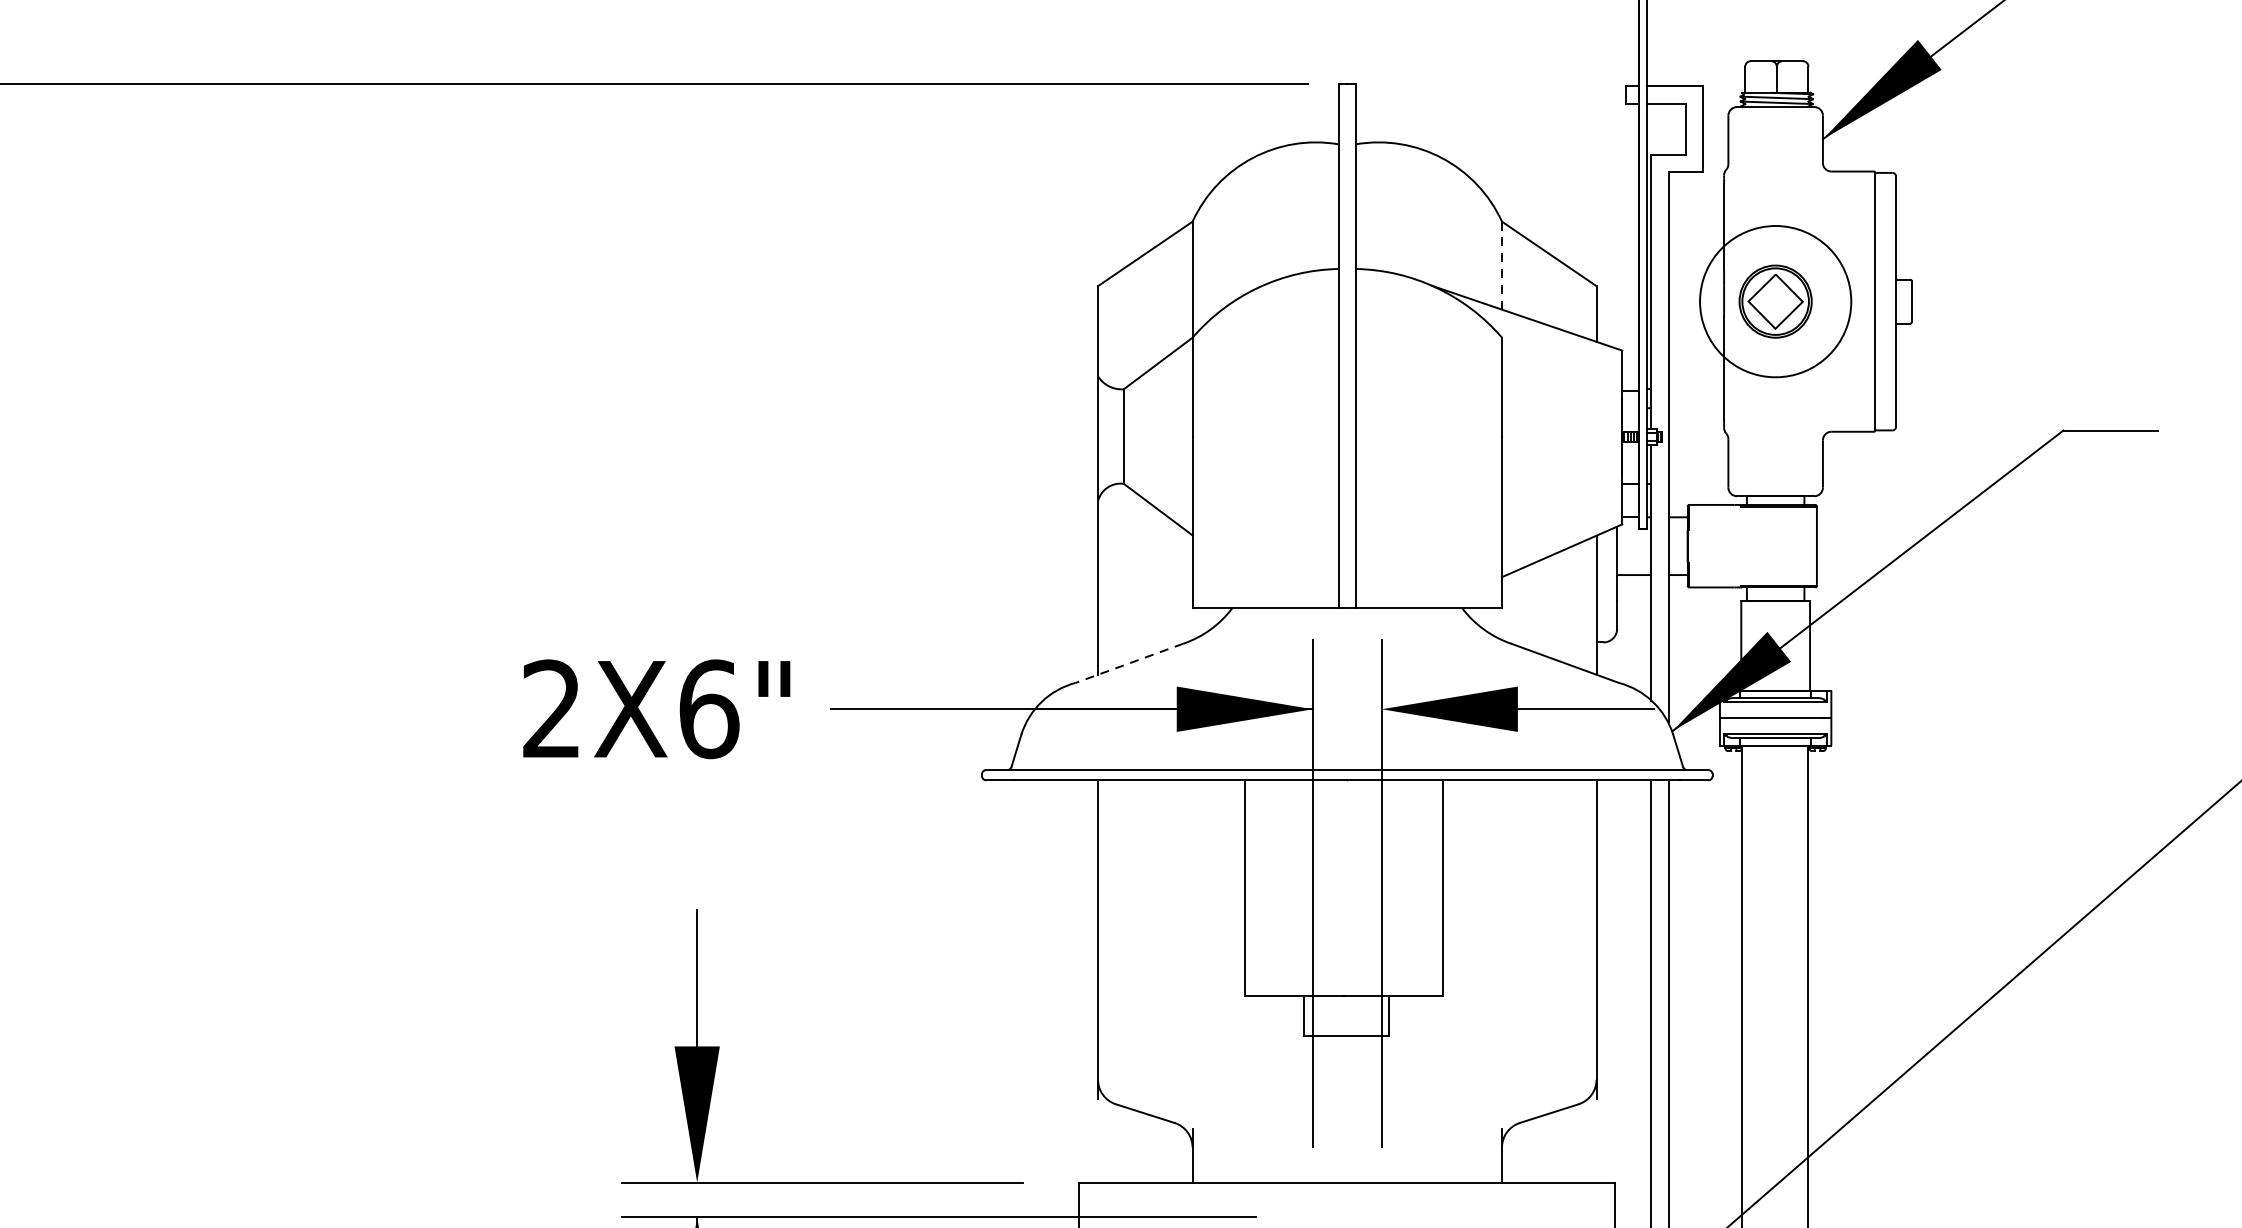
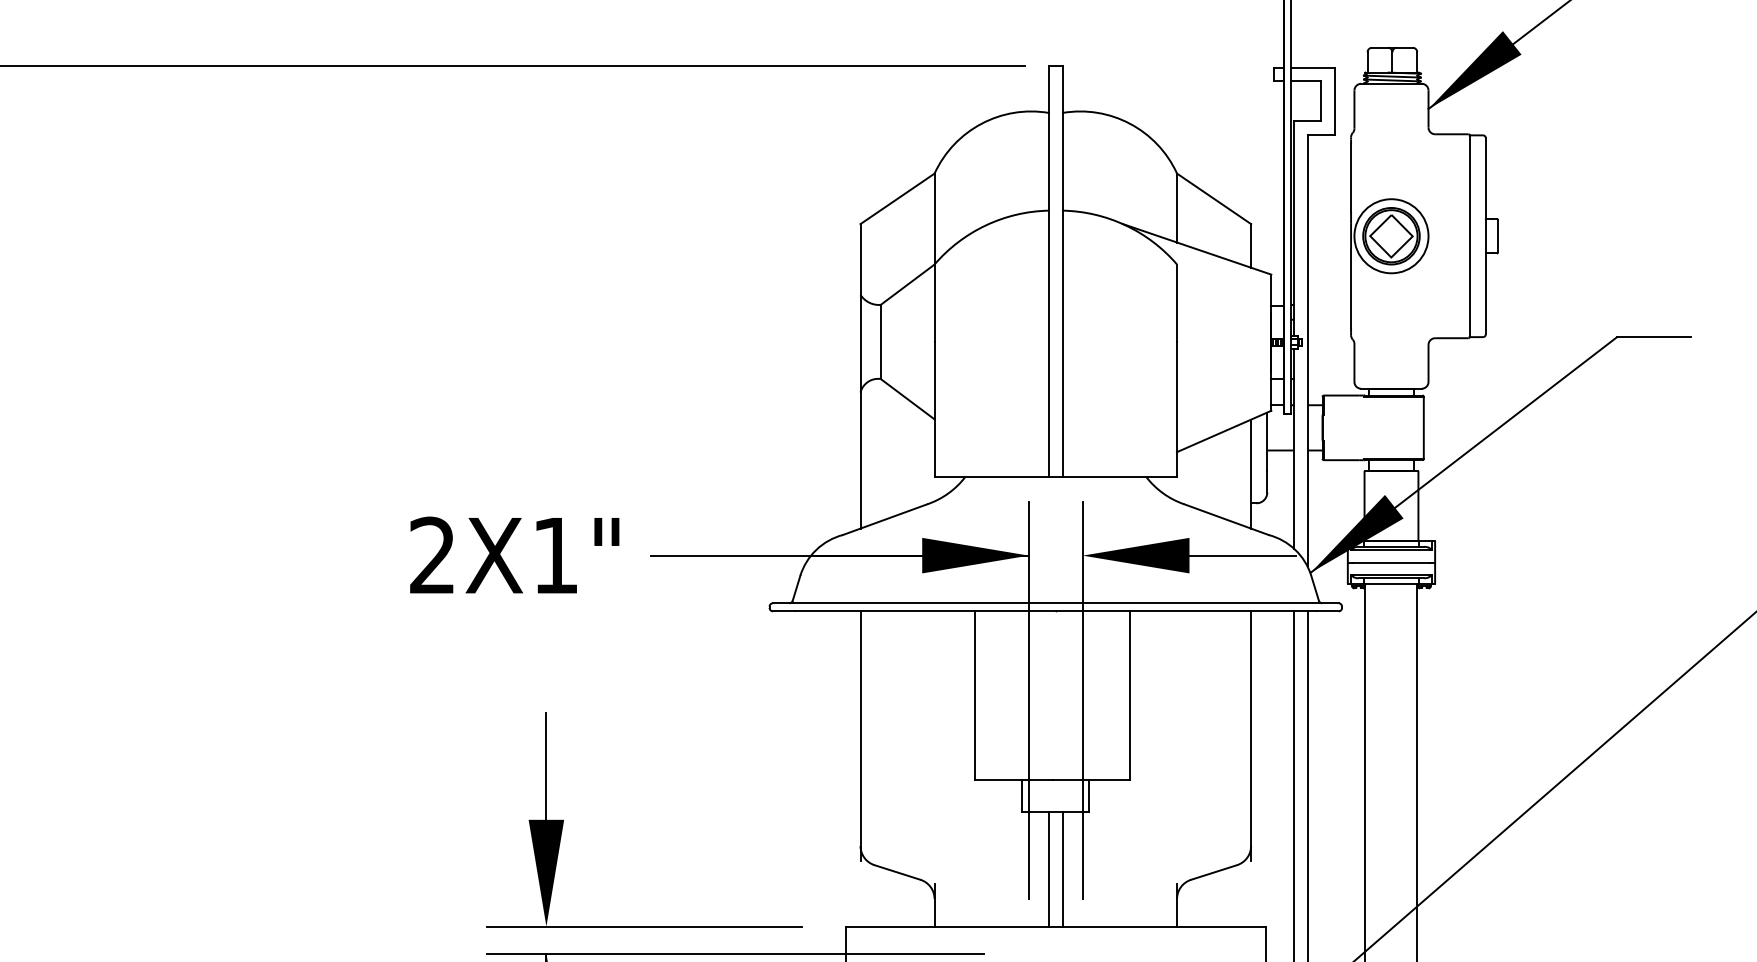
line: (1502, 266) -> (1177, 208), dashed -> solid
circle: (1775, 301) -> (1391, 236), size x0.62
line: (1129, 663) -> (885, 519), dashed -> solid
text: (708, 709) -> (555, 555), 2X6" -> 2X1"
line: (1339, 1109) -> (1049, 869), added
line: (1355, 1109) -> (1062, 869), added

